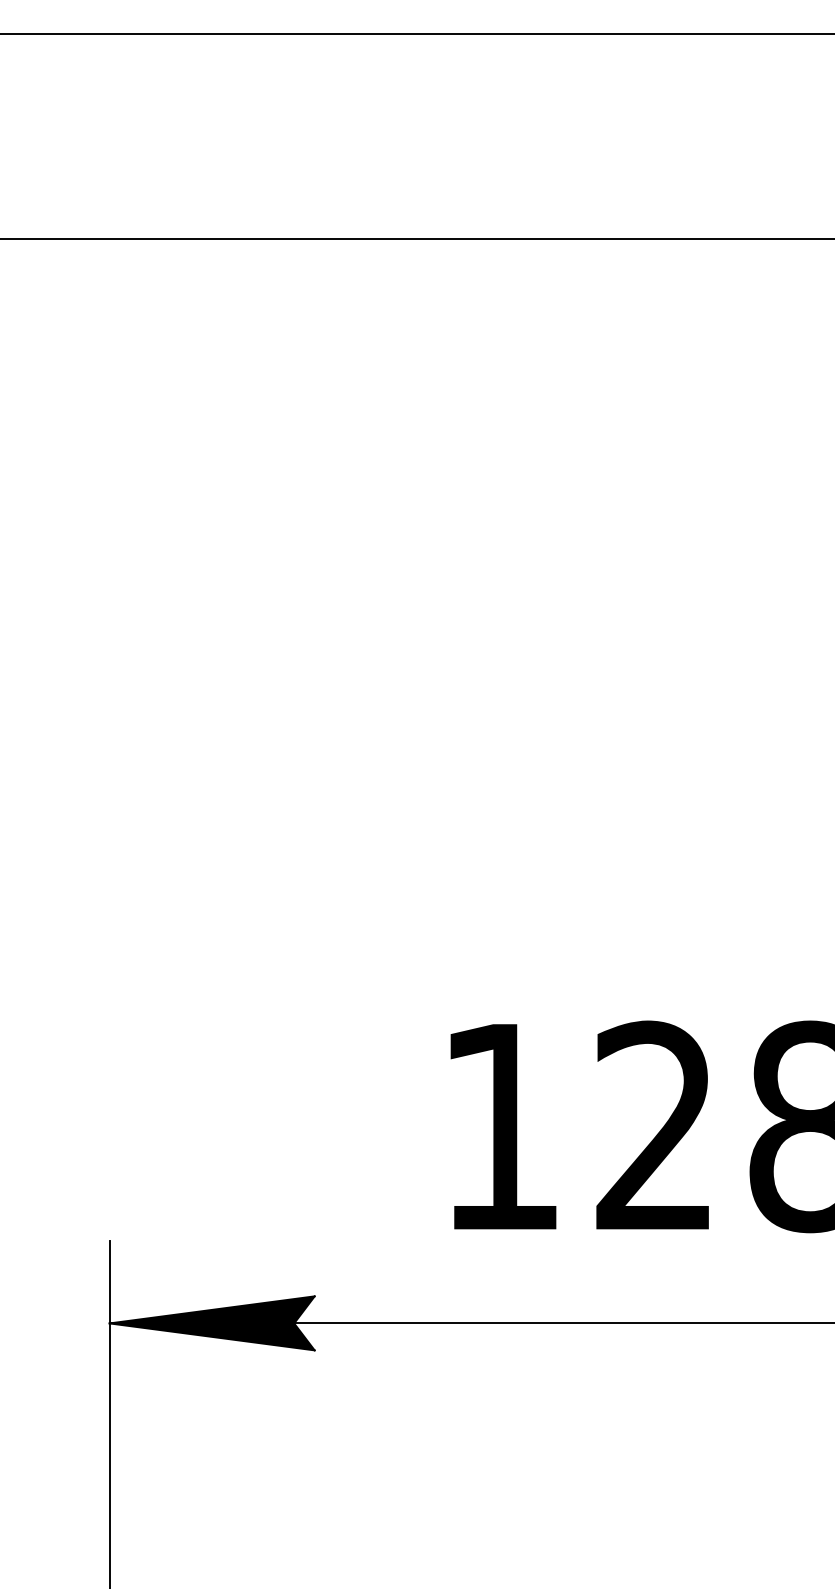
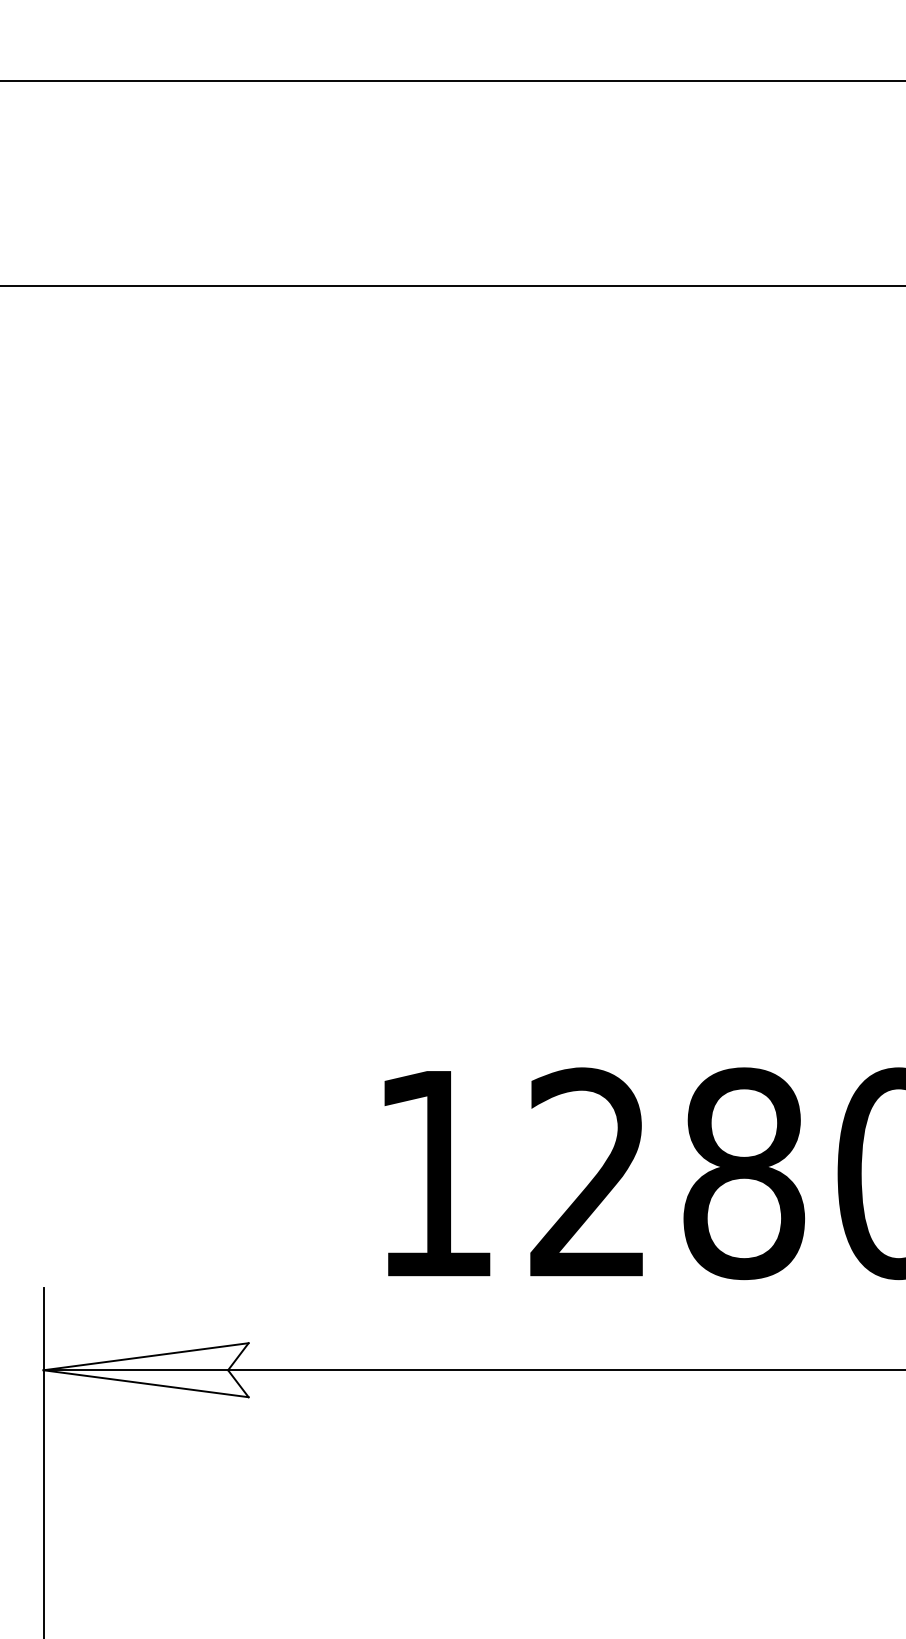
fill: (211, 1323) -> (145, 1370), removed

